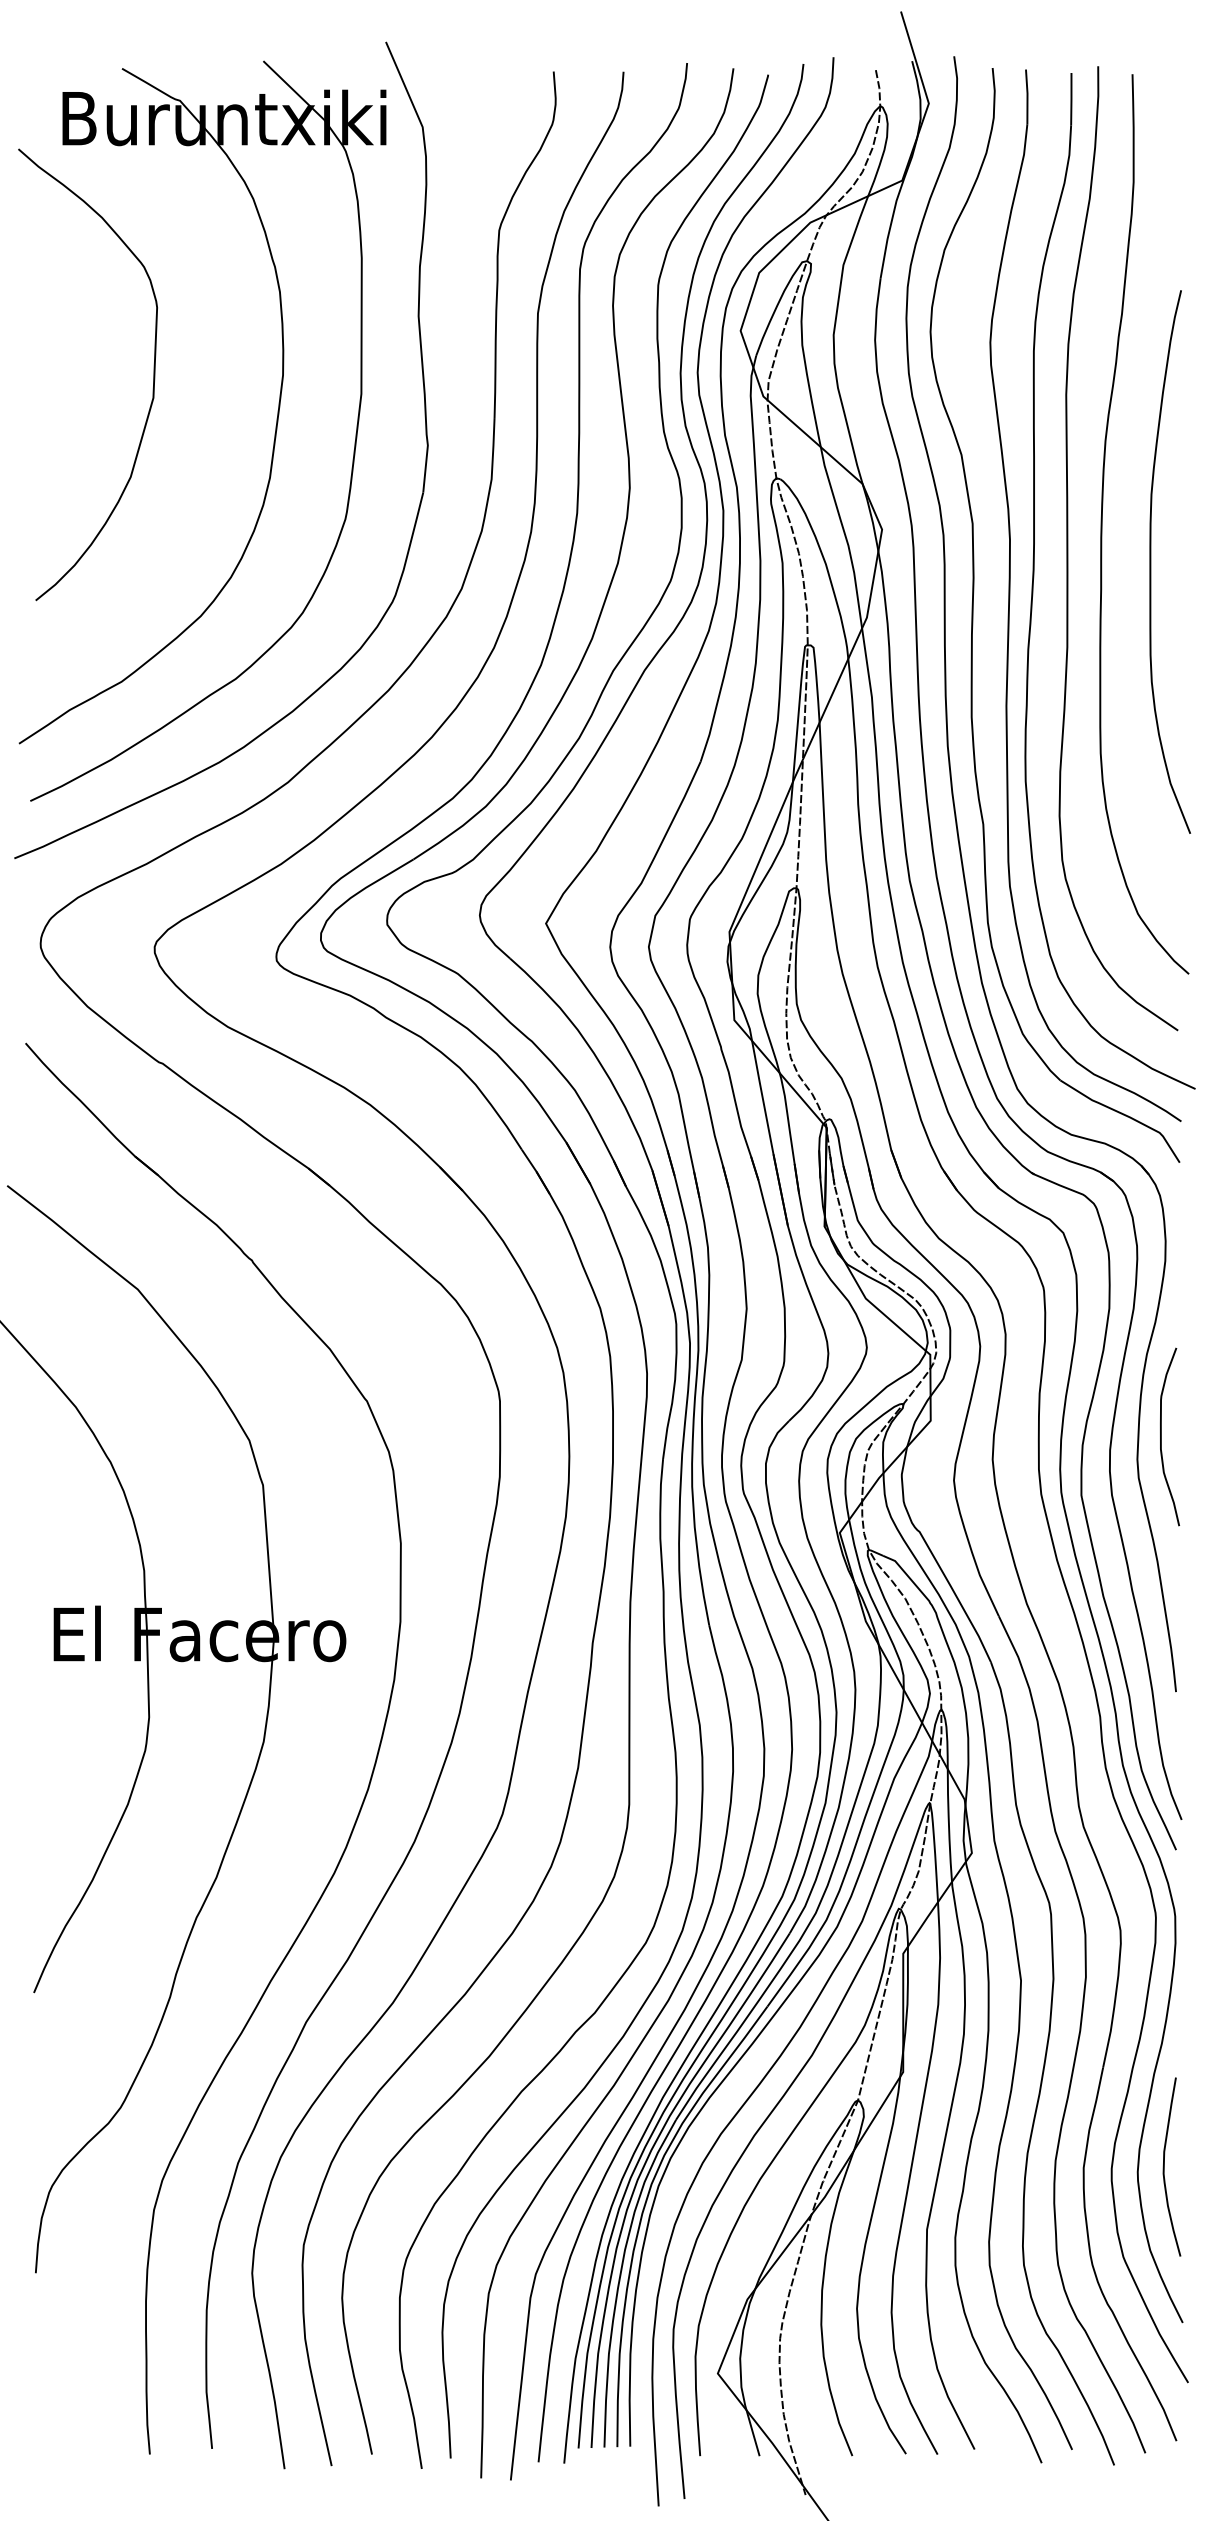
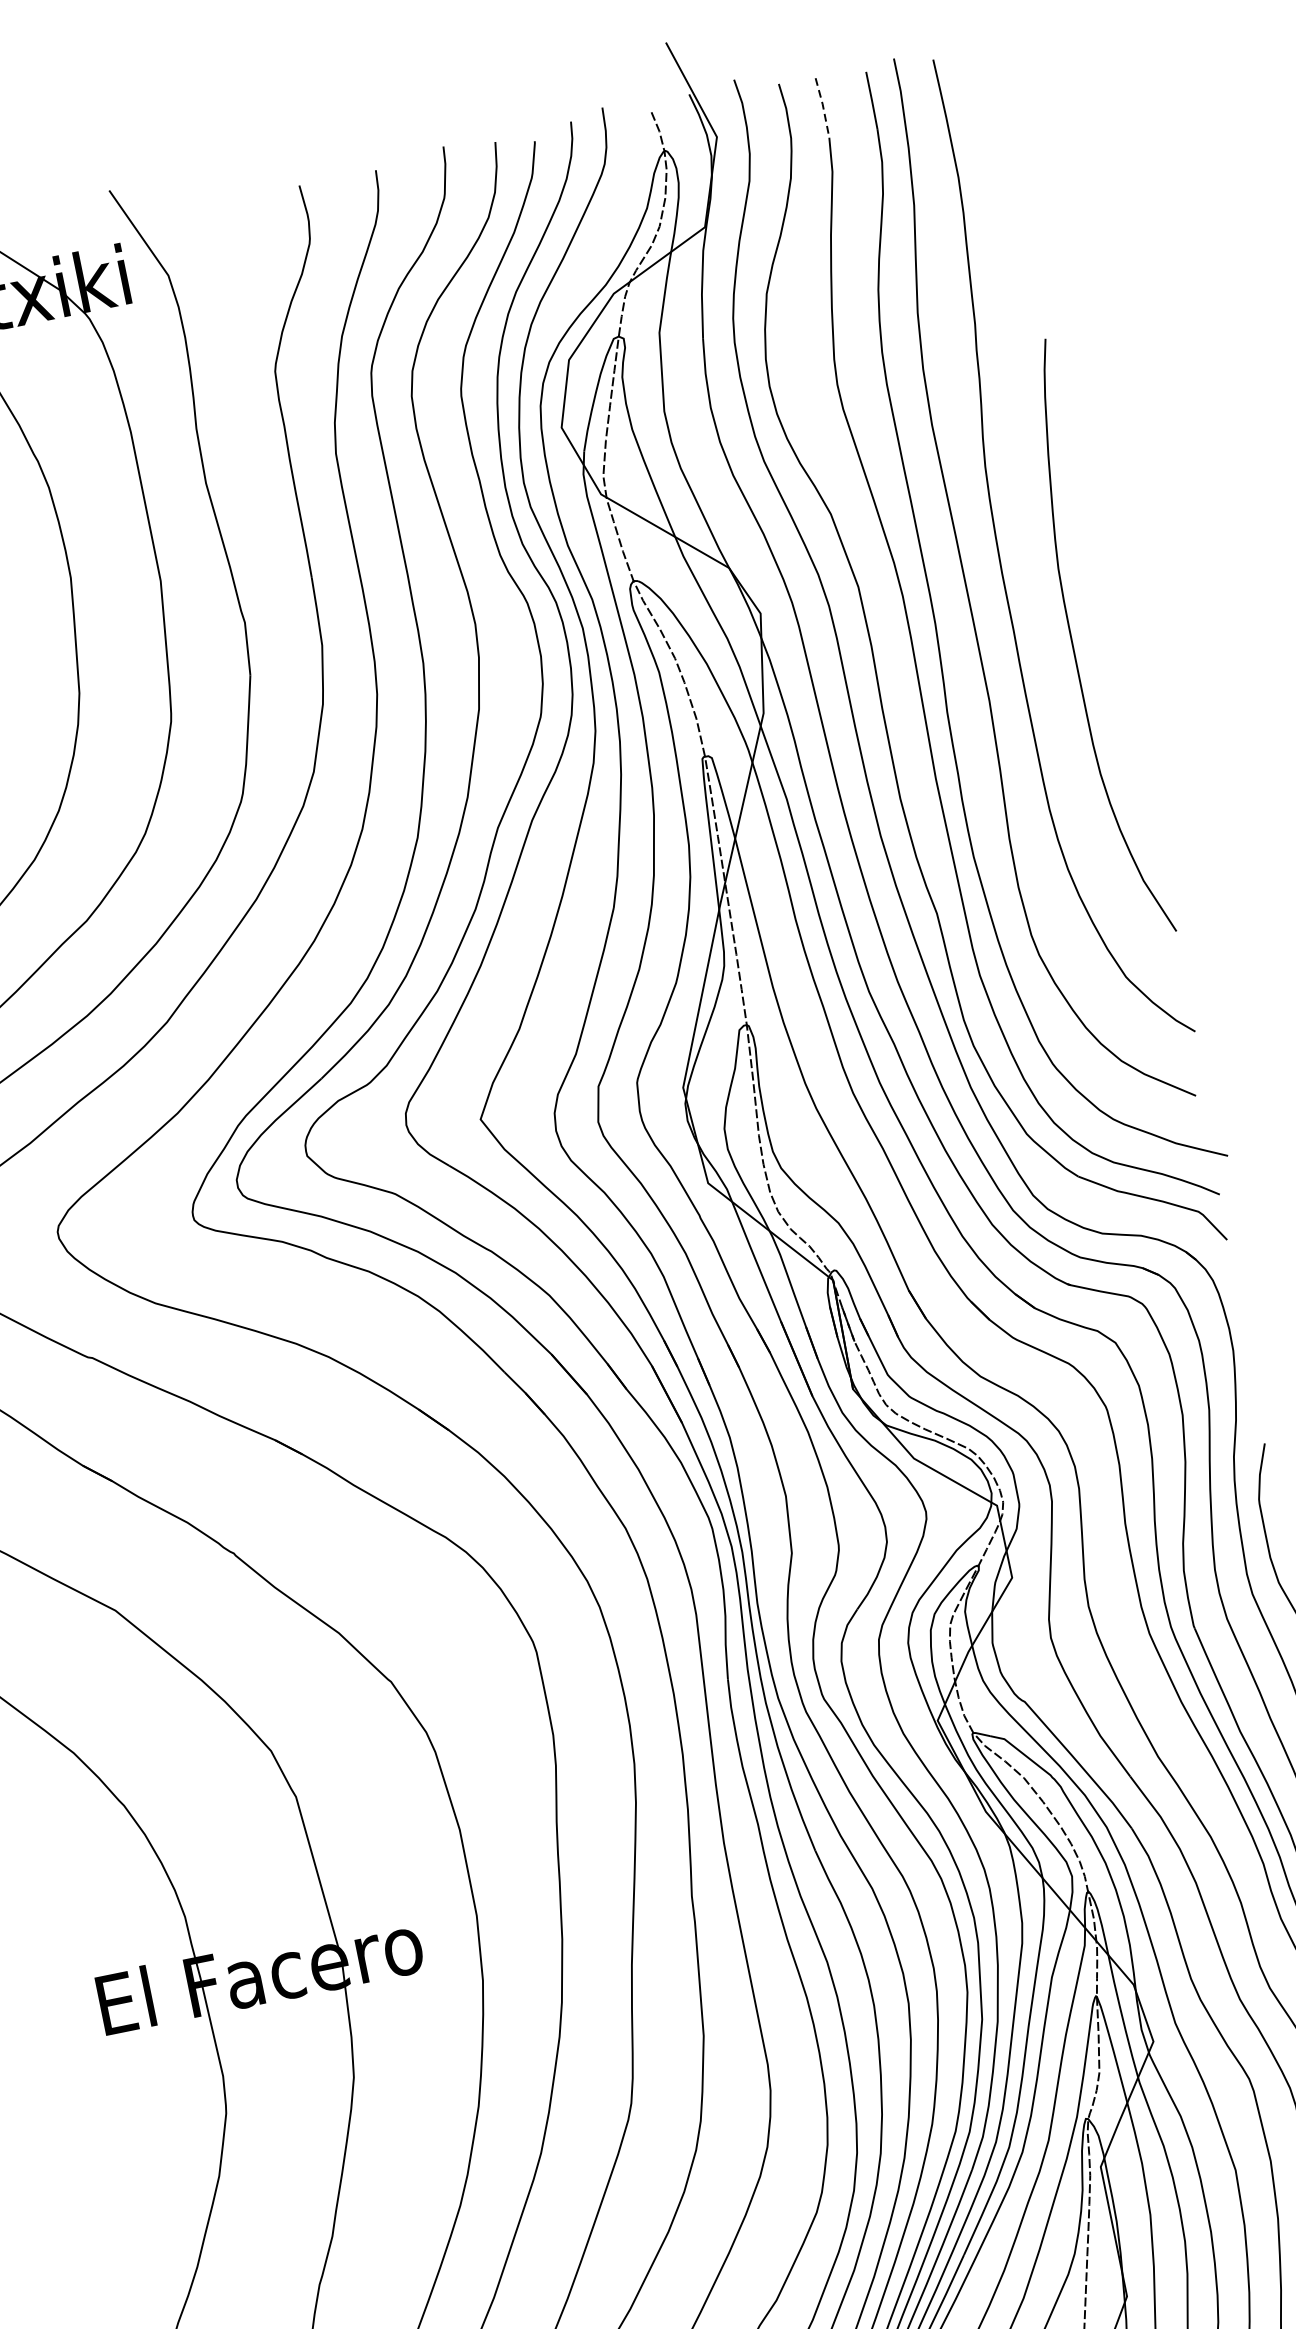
line: (1027, 96) -> (823, 107), solid -> dashed
curve: (1151, 561) -> (1073, 642), moved

